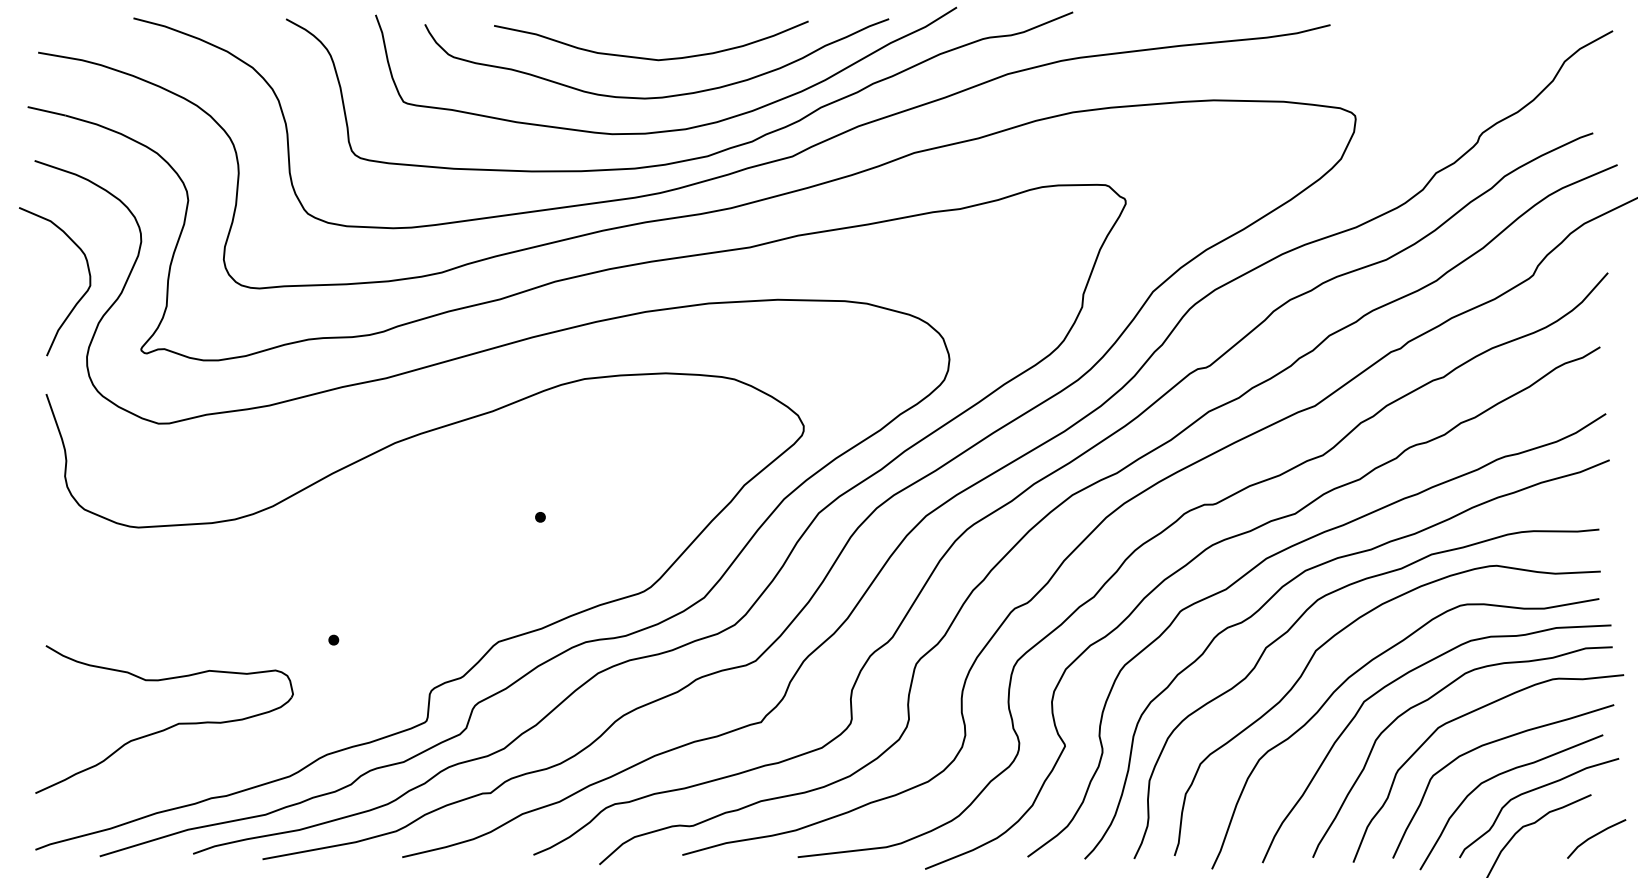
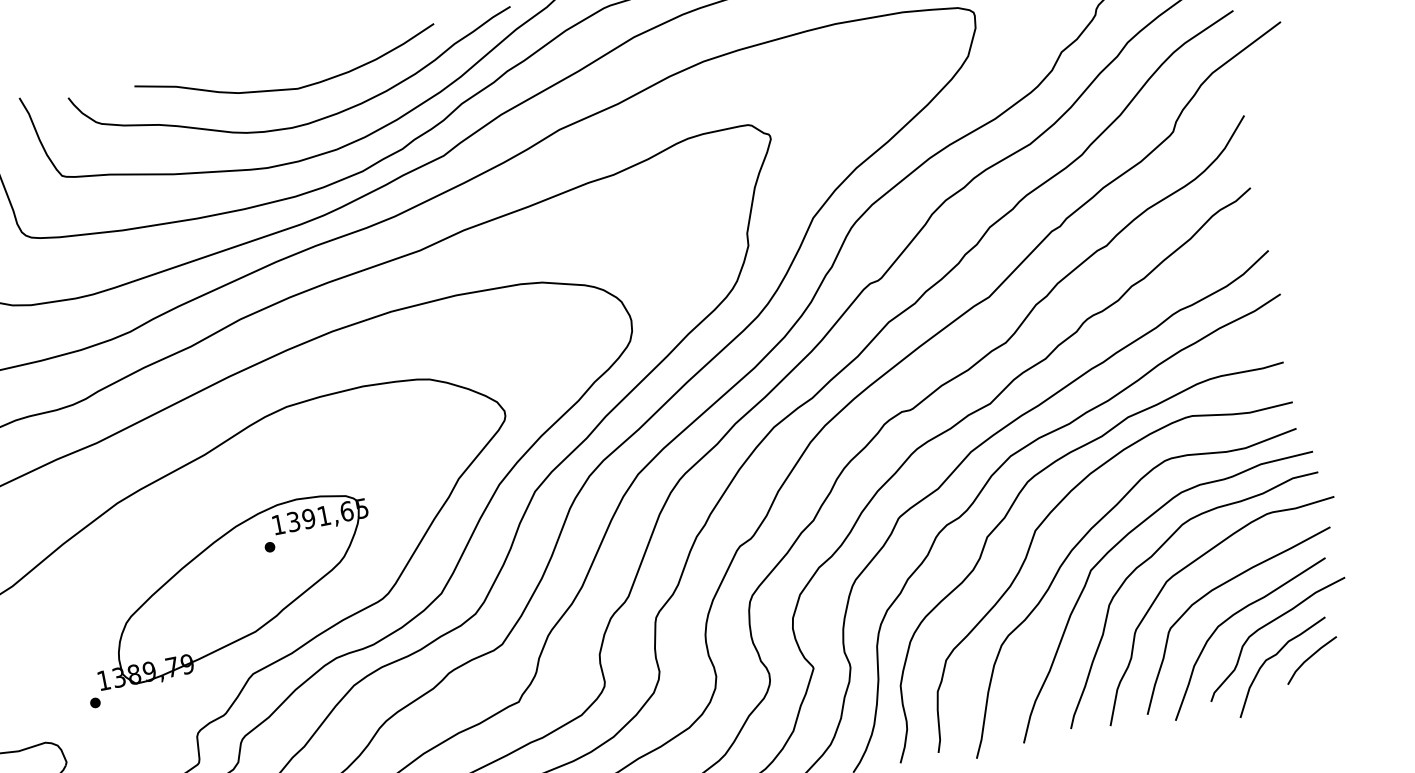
part: (493, 552) -> (231, 589), added
part: (1596, 838) -> (1311, 660), moved

